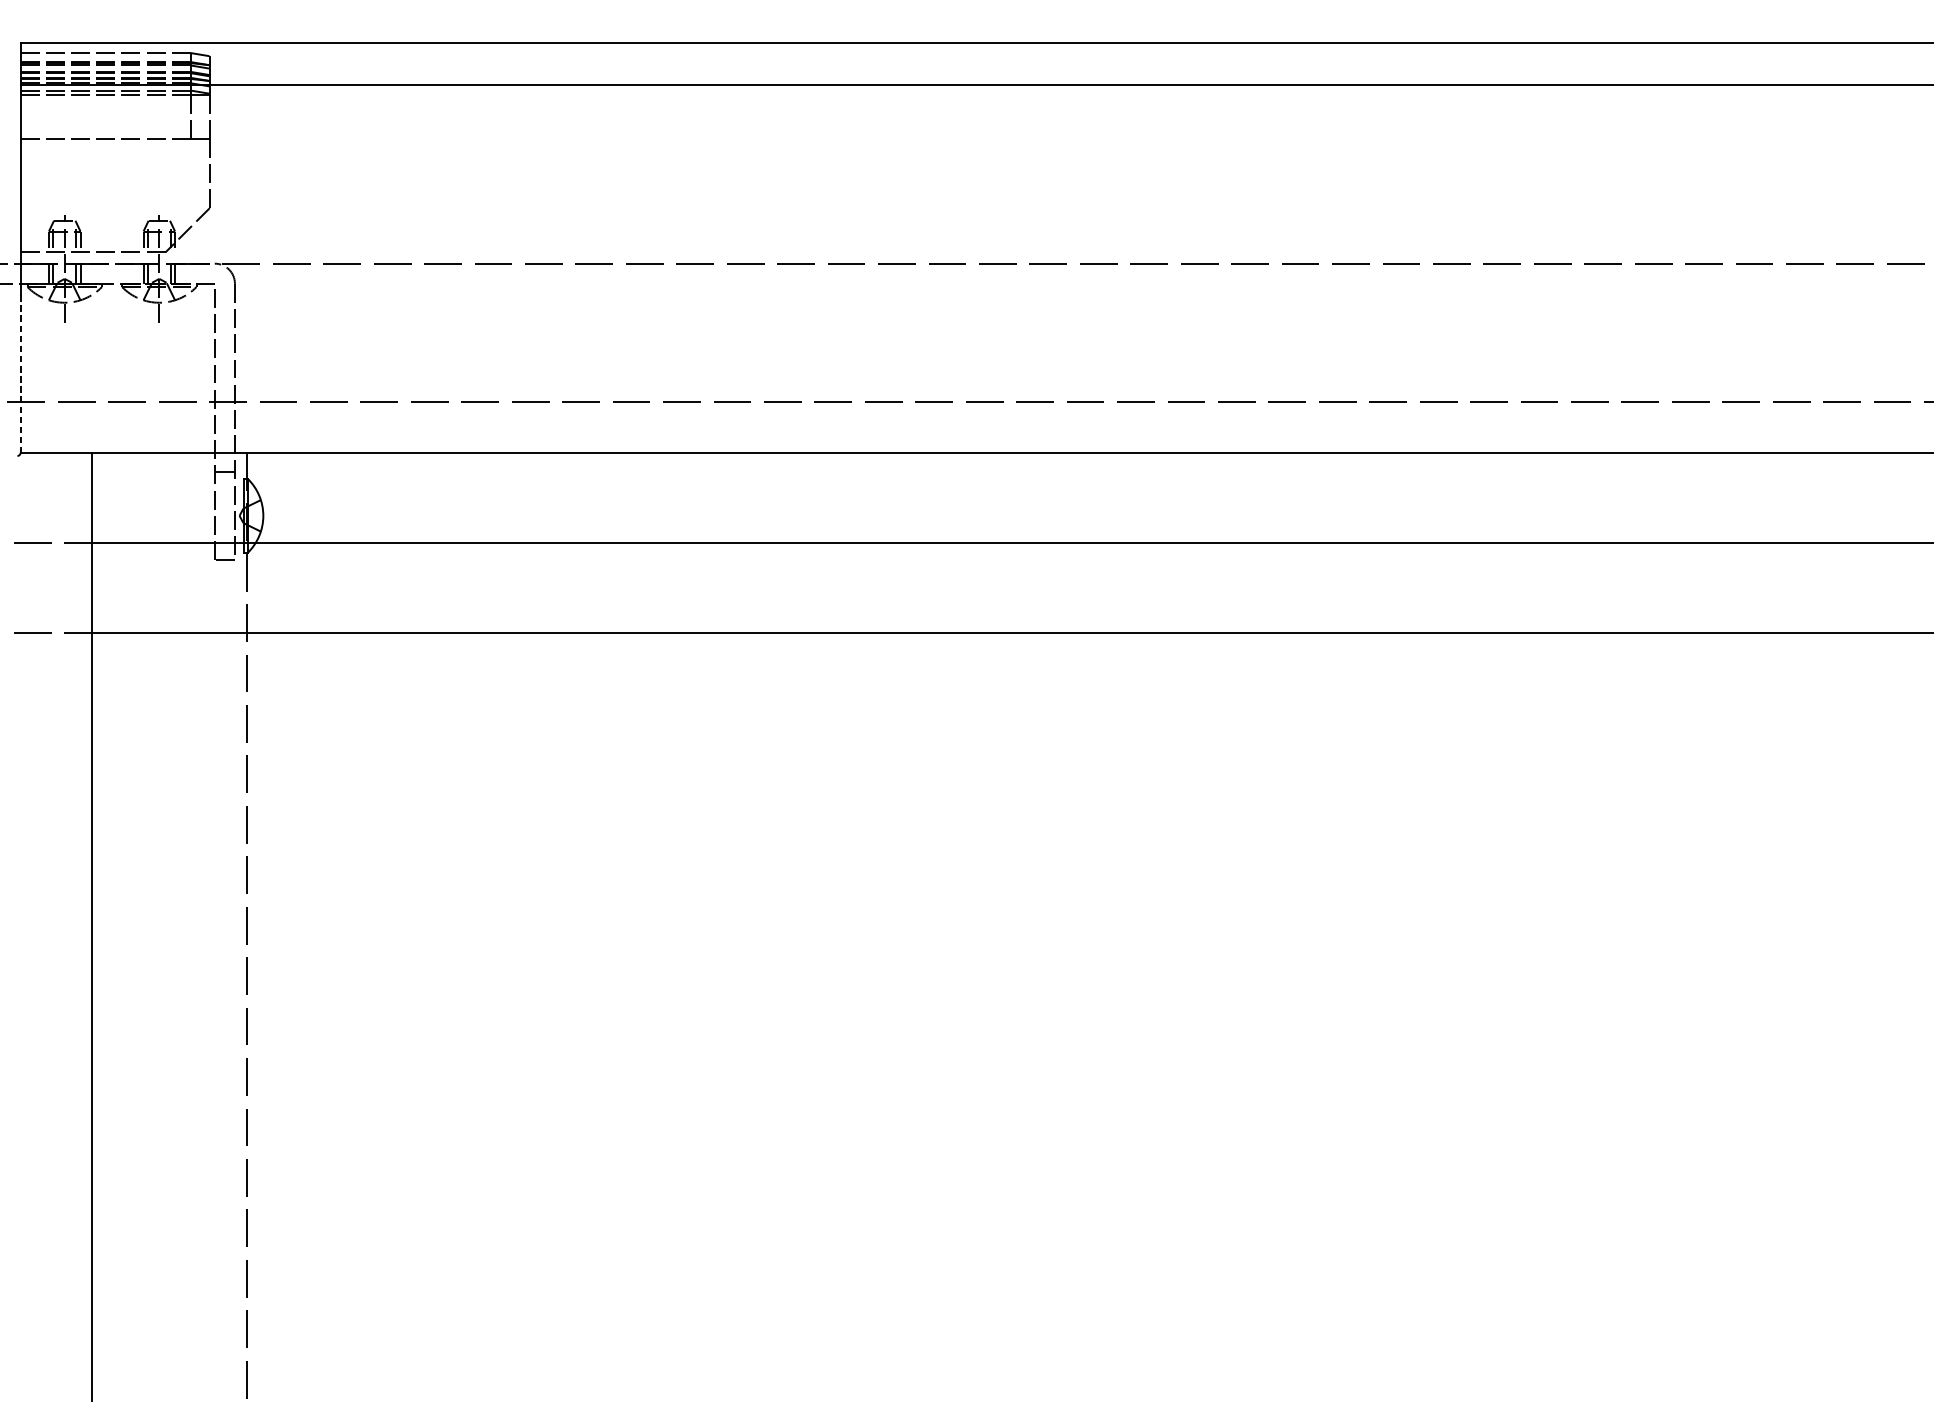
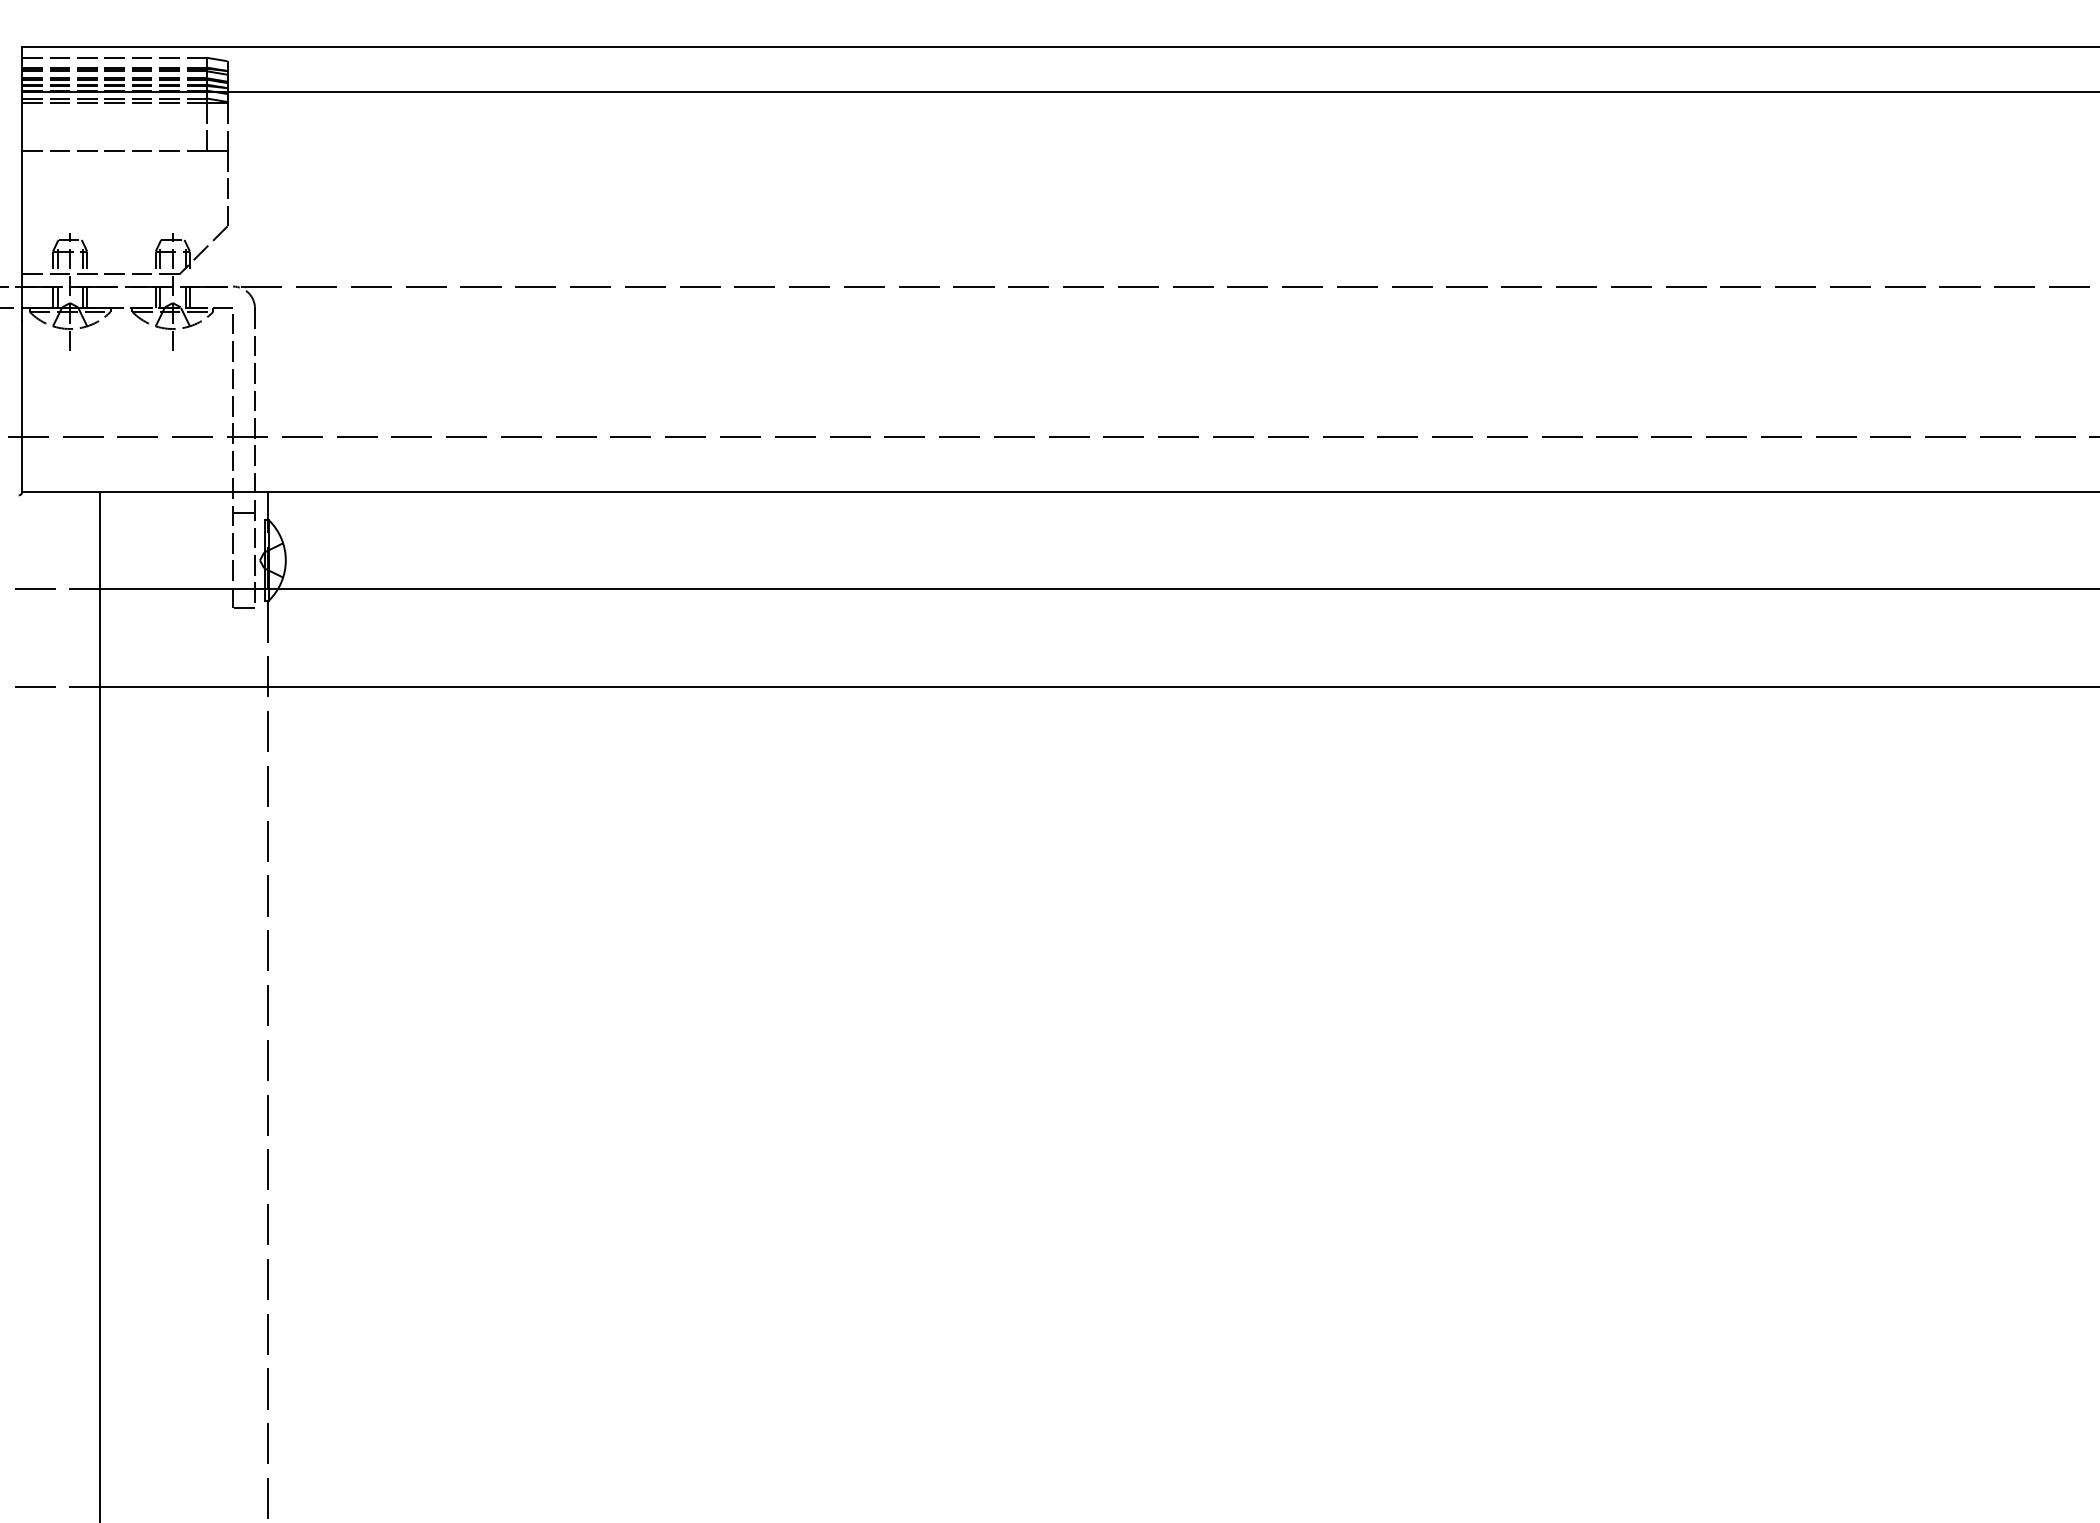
line: (20, 374) -> (22, 406), dashed -> solid

